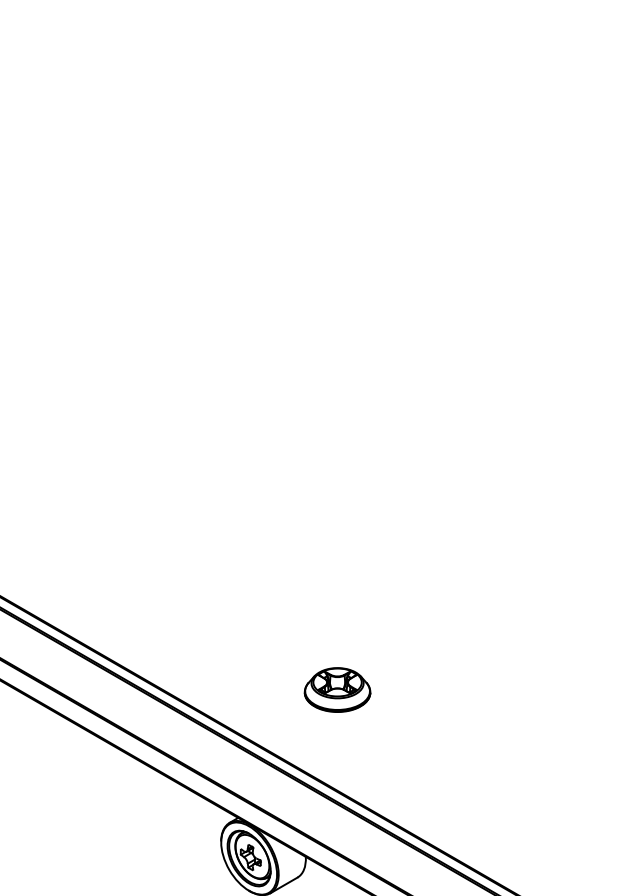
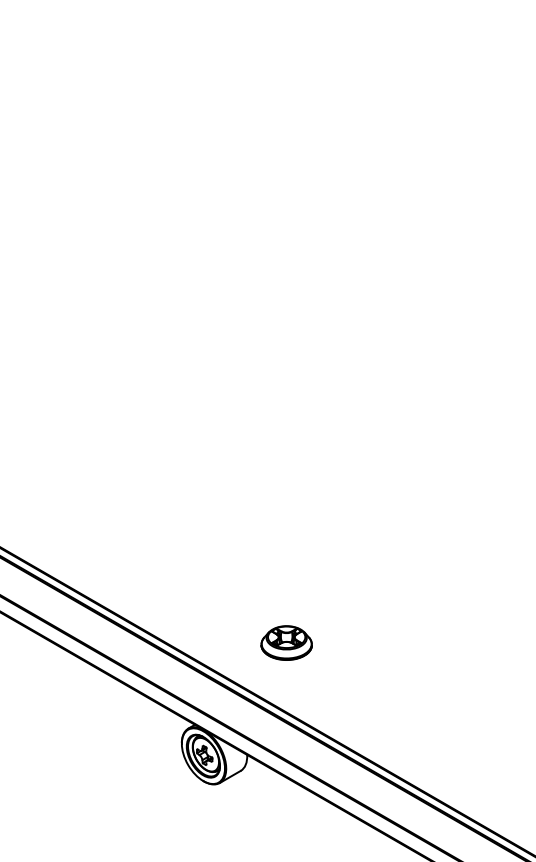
part: (337, 689) -> (286, 642), moved

